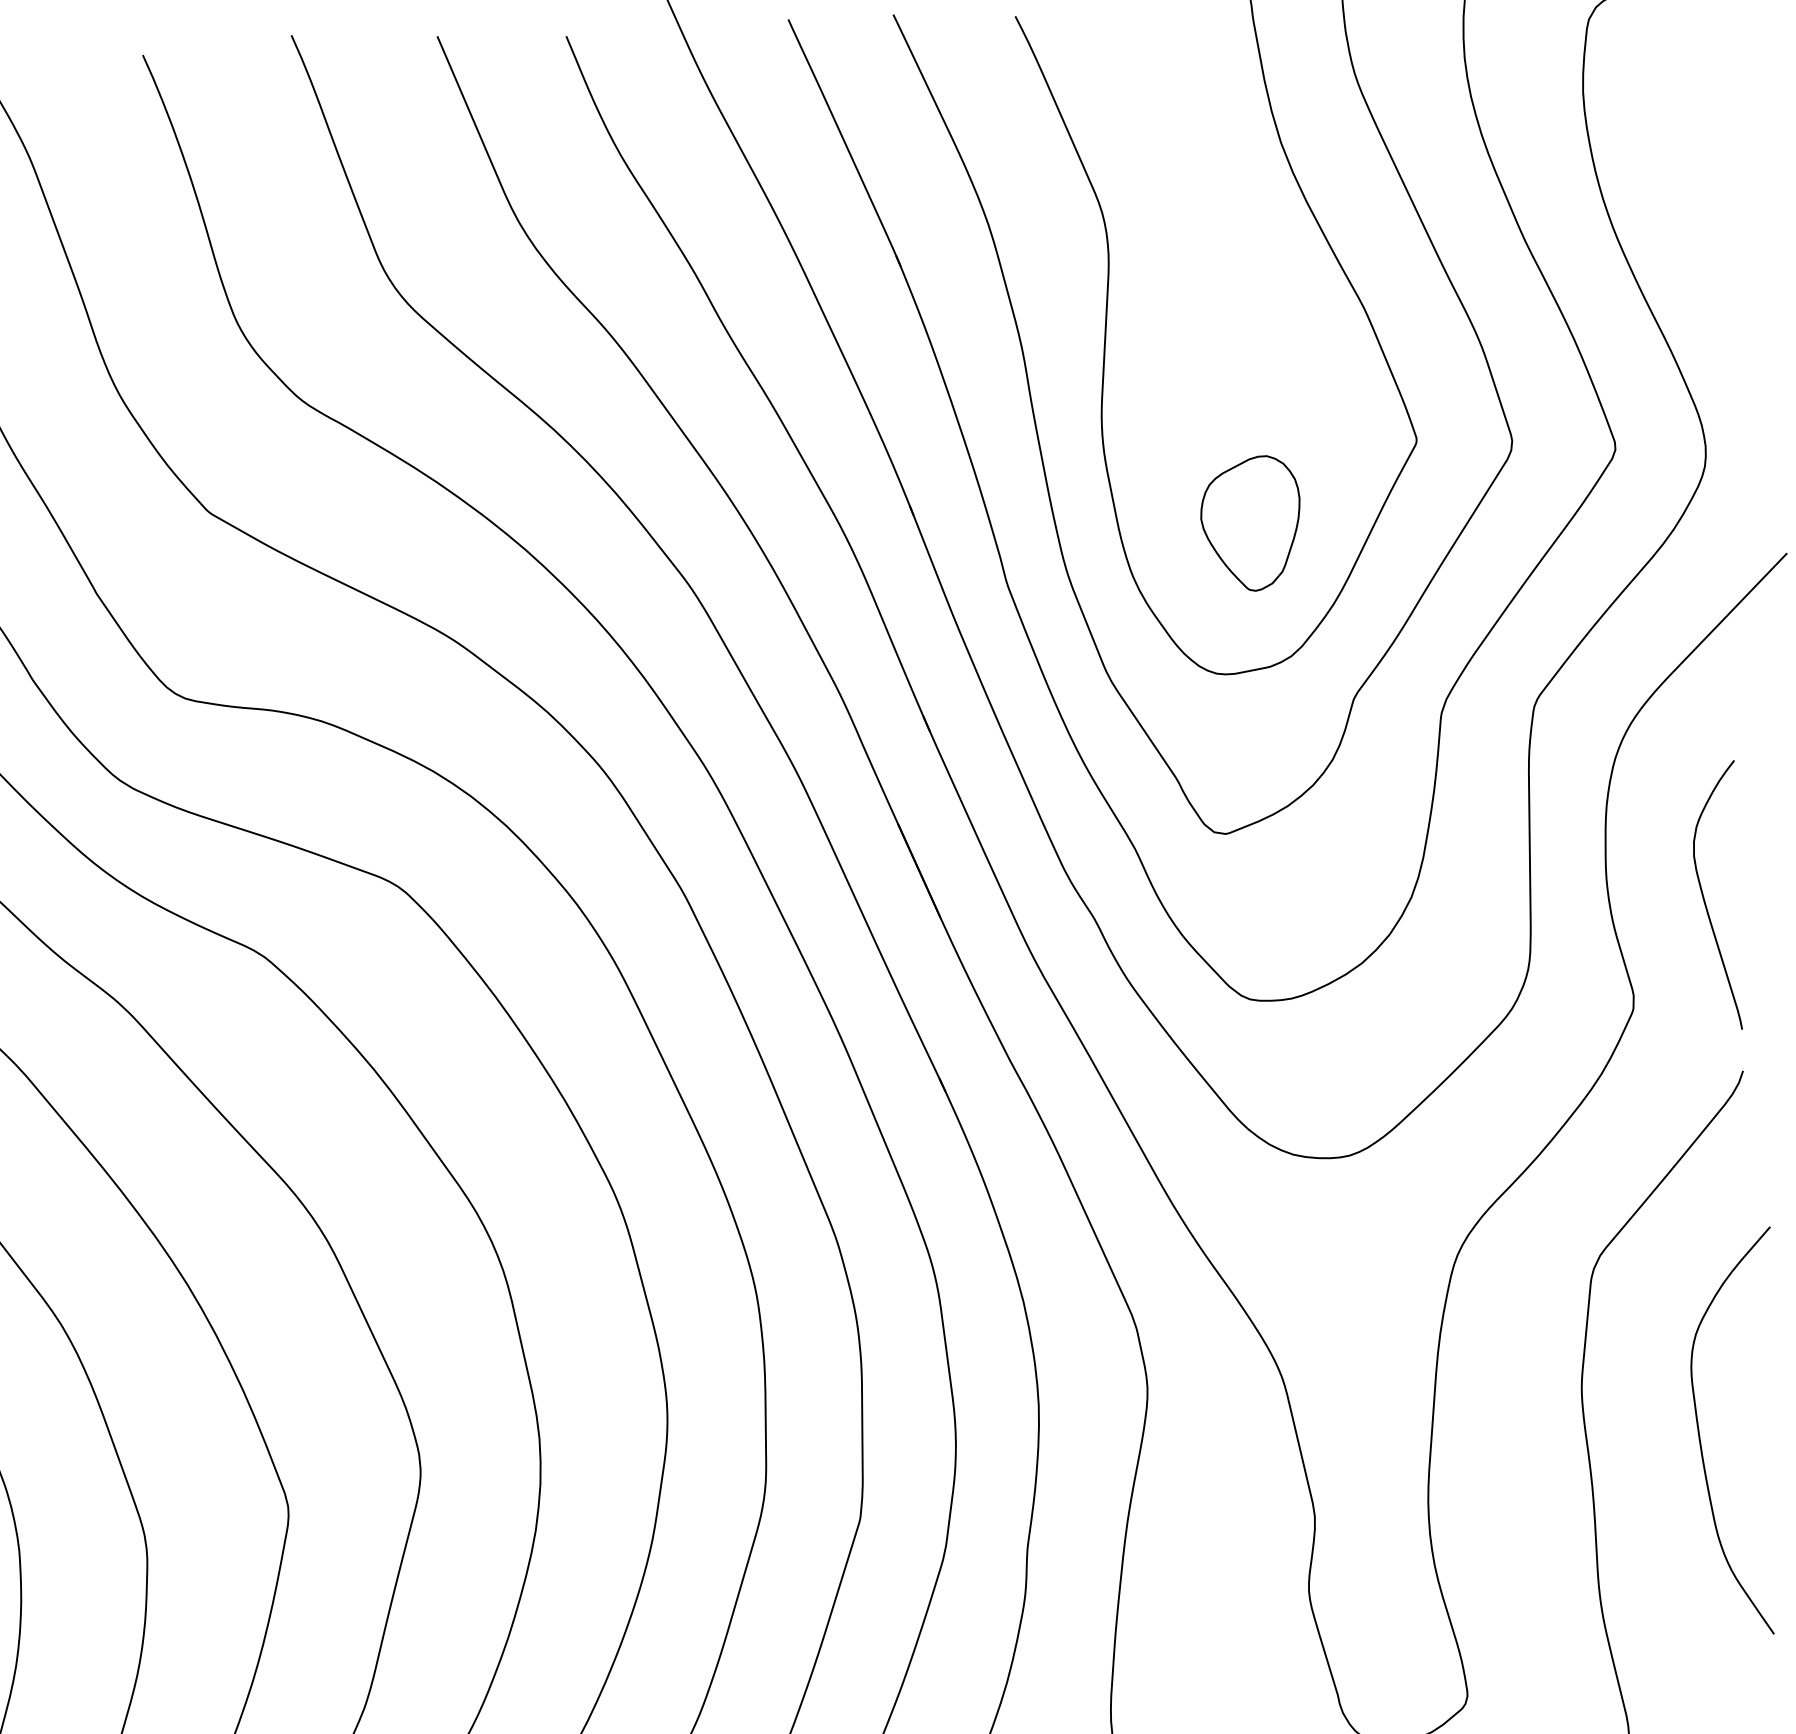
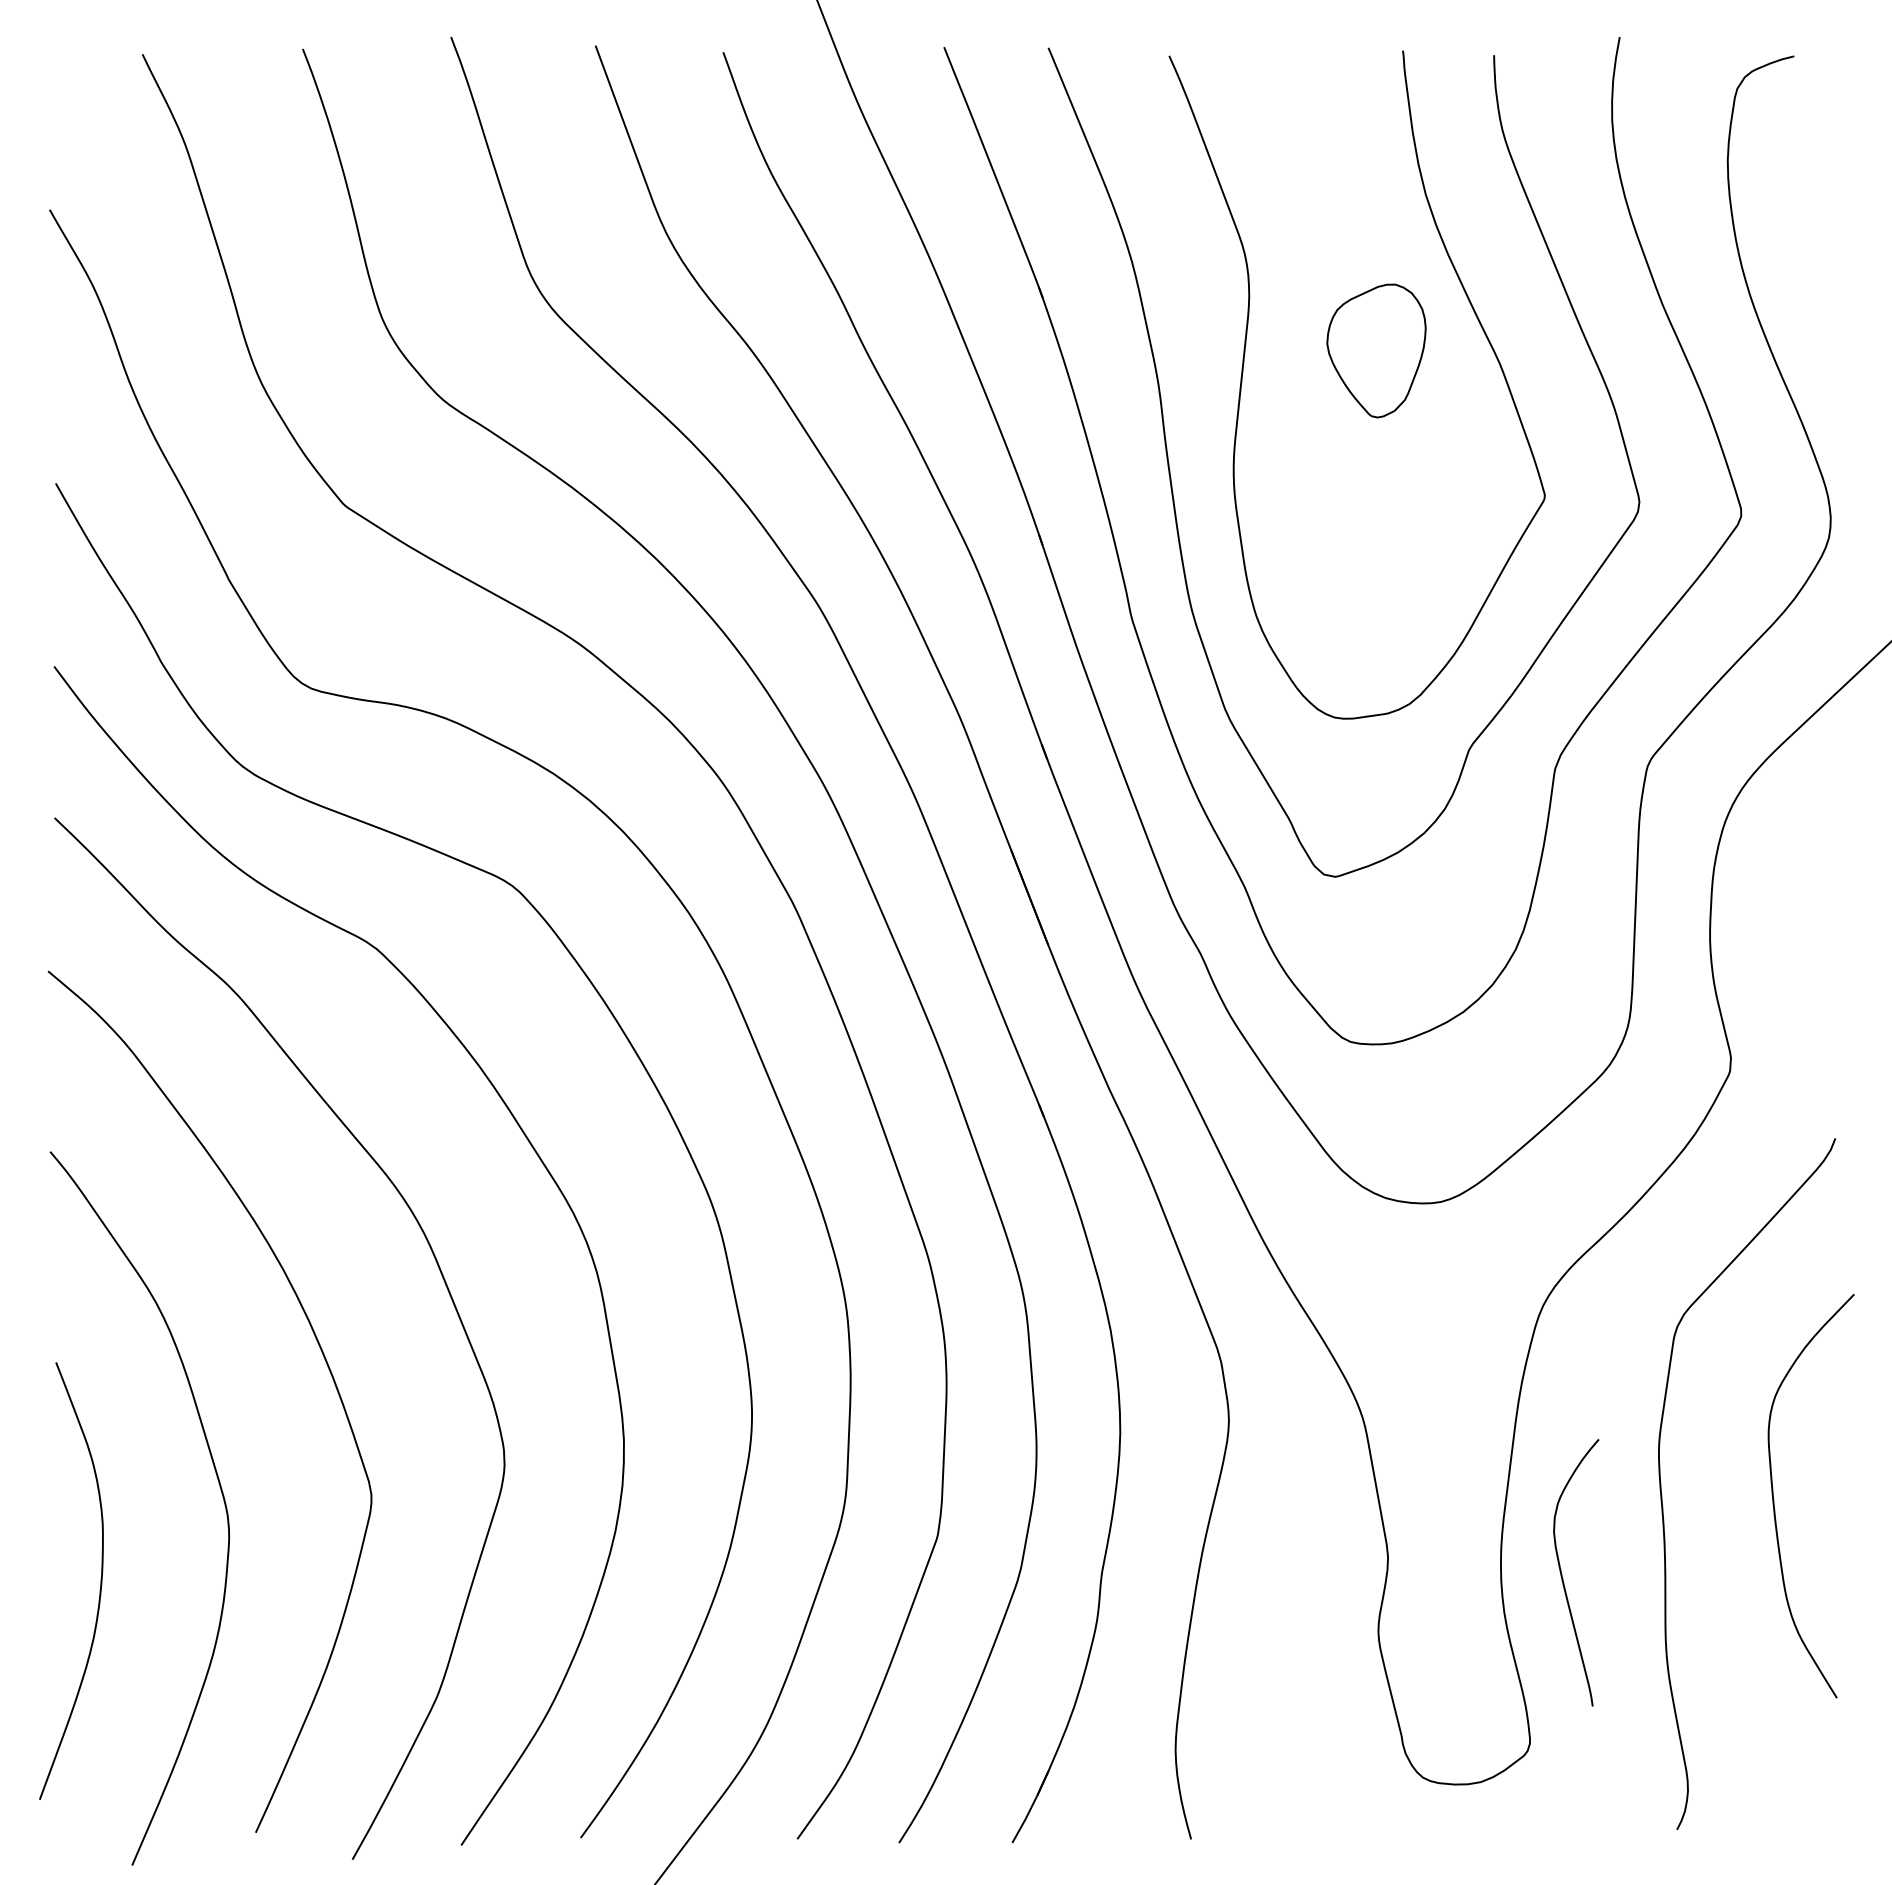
part: (1251, 523) -> (1376, 350), moved
curve: (1704, 898) -> (1562, 1574), moved

